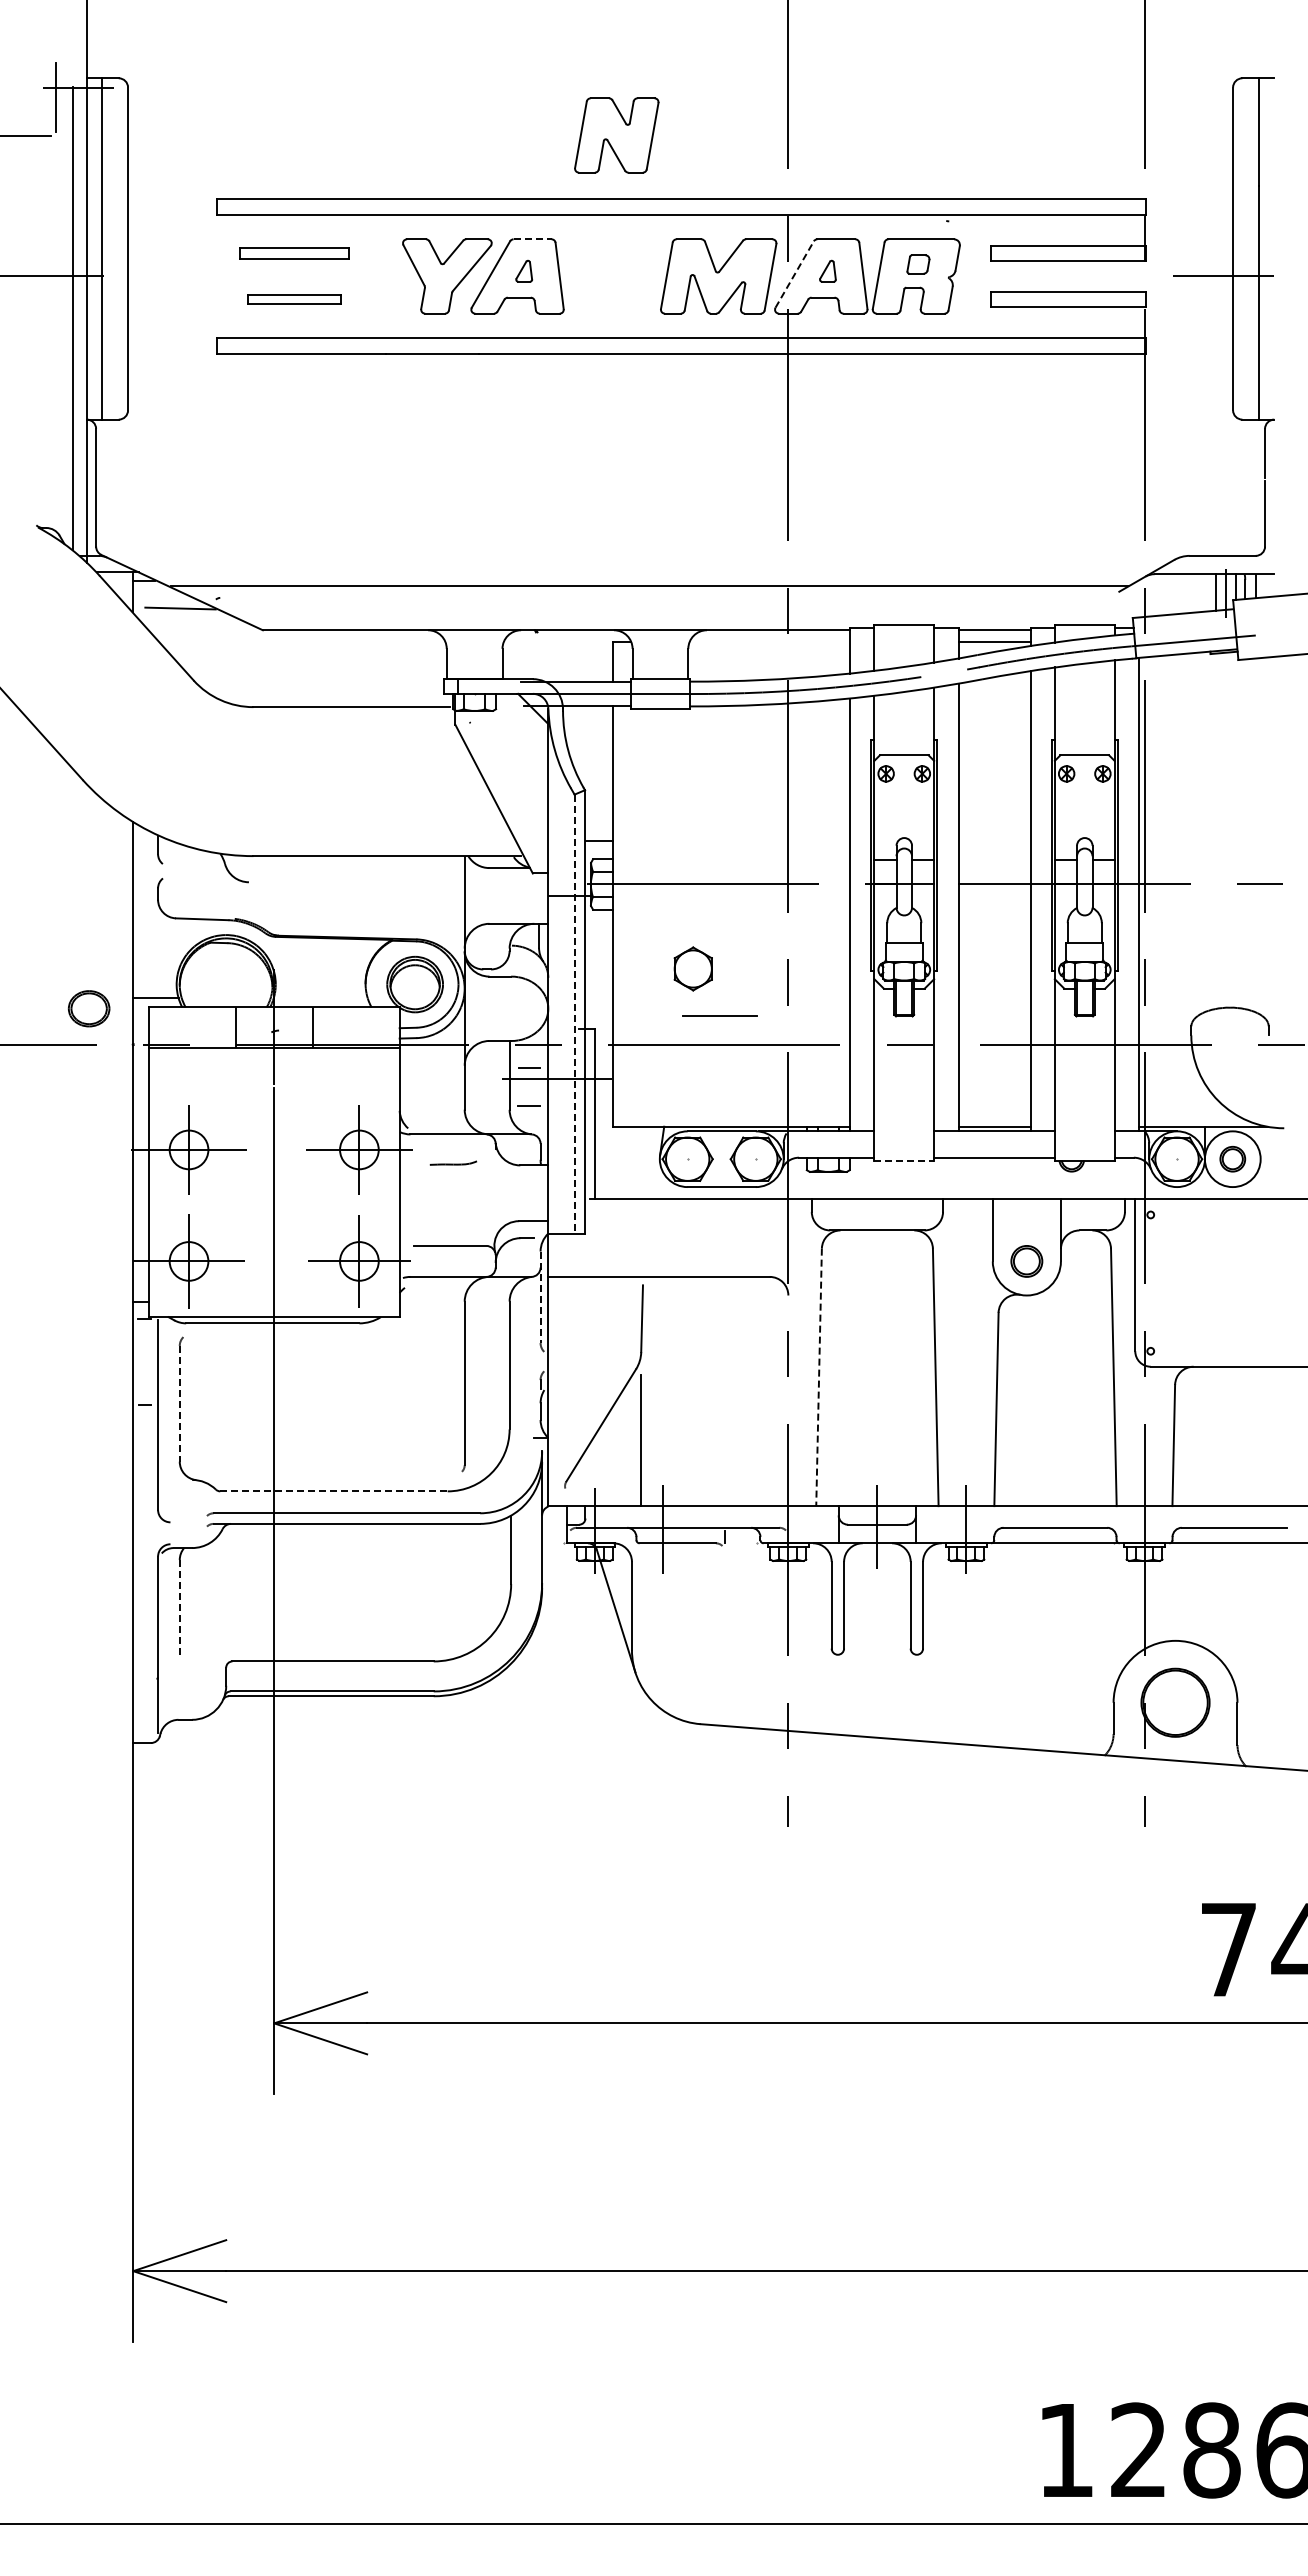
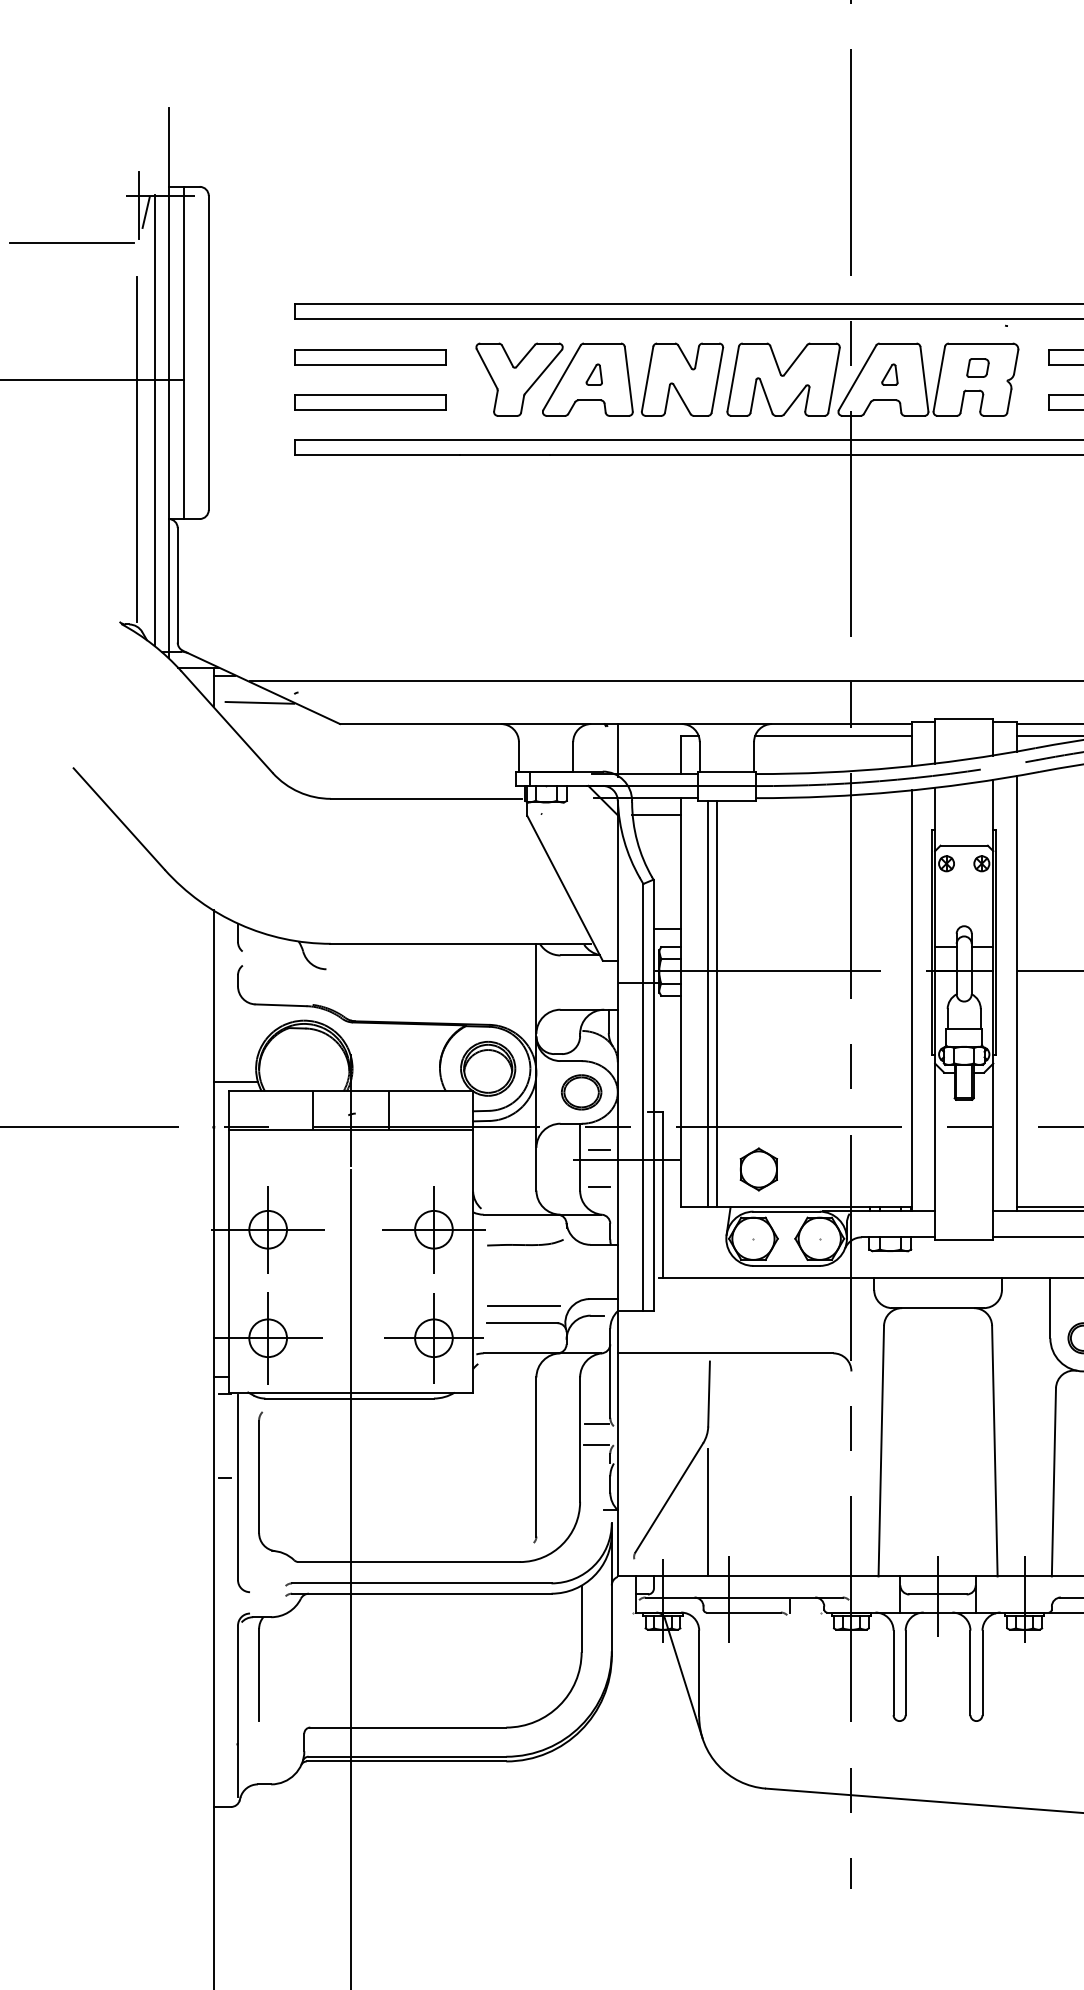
line: (63, 104) -> (145, 212), added
part: (616, 135) -> (682, 379), moved
line: (533, 239) -> (603, 343), dashed -> solid
part: (294, 253) -> (370, 357), size x1.43
line: (794, 274) -> (857, 377), dashed -> solid
part: (294, 299) -> (370, 402), size x1.67
line: (53, 347) -> (136, 448), added
line: (769, 642) -> (833, 735), added
line: (548, 657) -> (617, 750), added
line: (587, 724) -> (655, 815), added
line: (640, 917) -> (707, 1003), added
line: (649, 917) -> (716, 1003), added
part: (692, 968) -> (758, 1169), moved
part: (88, 1008) -> (580, 1092), moved
line: (574, 1014) -> (643, 1097), dashed -> solid
line: (719, 1015) -> (523, 1306), moved
line: (904, 1160) -> (964, 1240), dashed -> solid
part: (453, 1162) -> (525, 1241), size x1.67
line: (540, 1297) -> (610, 1373), dashed -> solid
line: (526, 1349) -> (596, 1423), added
line: (526, 1371) -> (596, 1445), added
line: (819, 1377) -> (881, 1451), dashed -> solid
line: (179, 1403) -> (258, 1476), dashed -> solid
line: (333, 1491) -> (408, 1562), dashed -> solid
line: (179, 1607) -> (258, 1675), dashed -> solid

